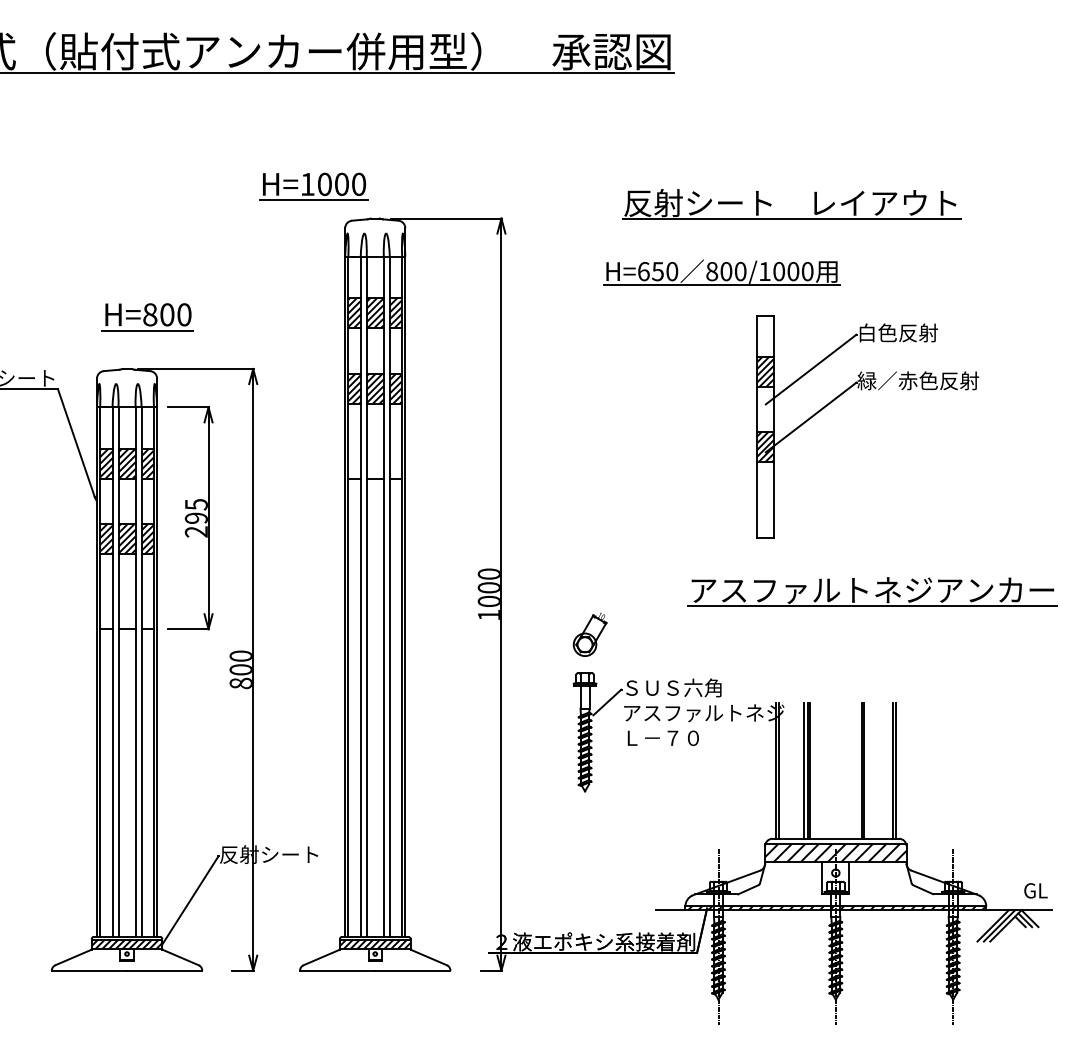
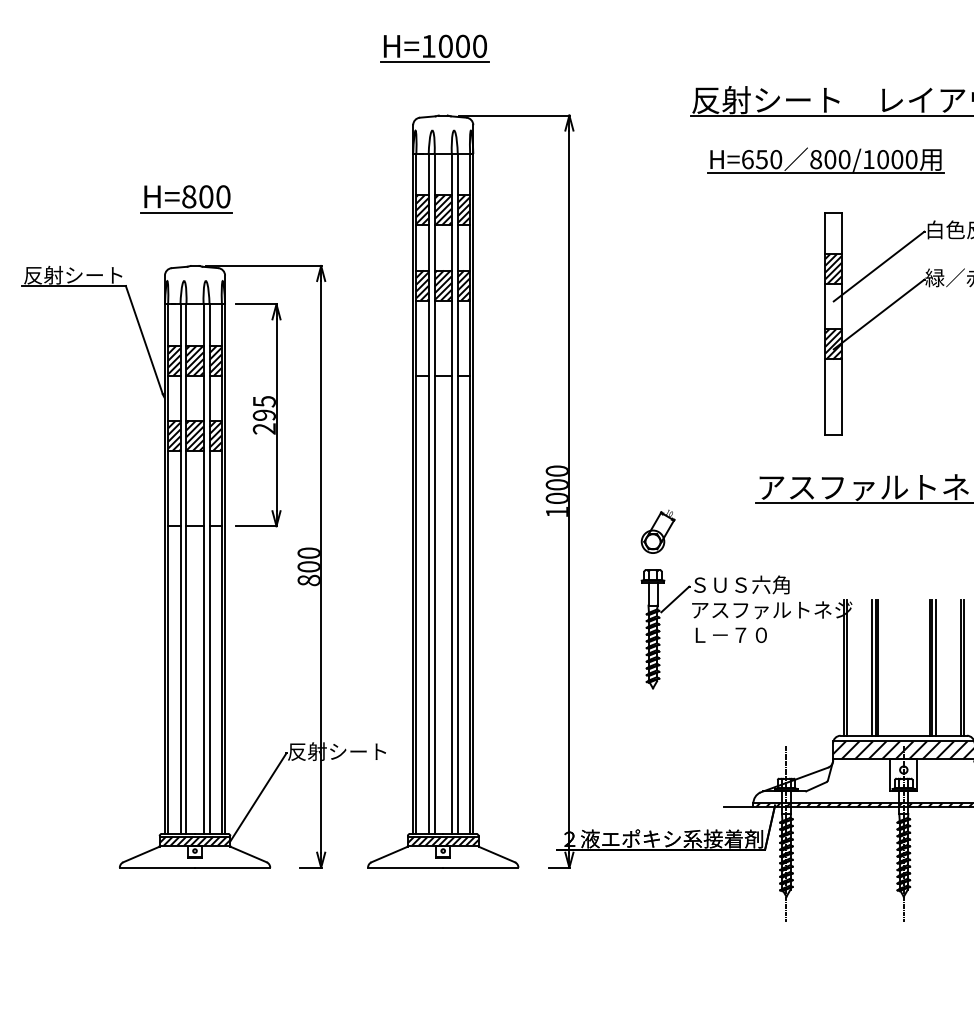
part: (313, 186) -> (434, 48), moved
part: (721, 272) -> (825, 160), moved
part: (147, 317) -> (186, 199), moved
line: (867, 770) -> (935, 667), added

